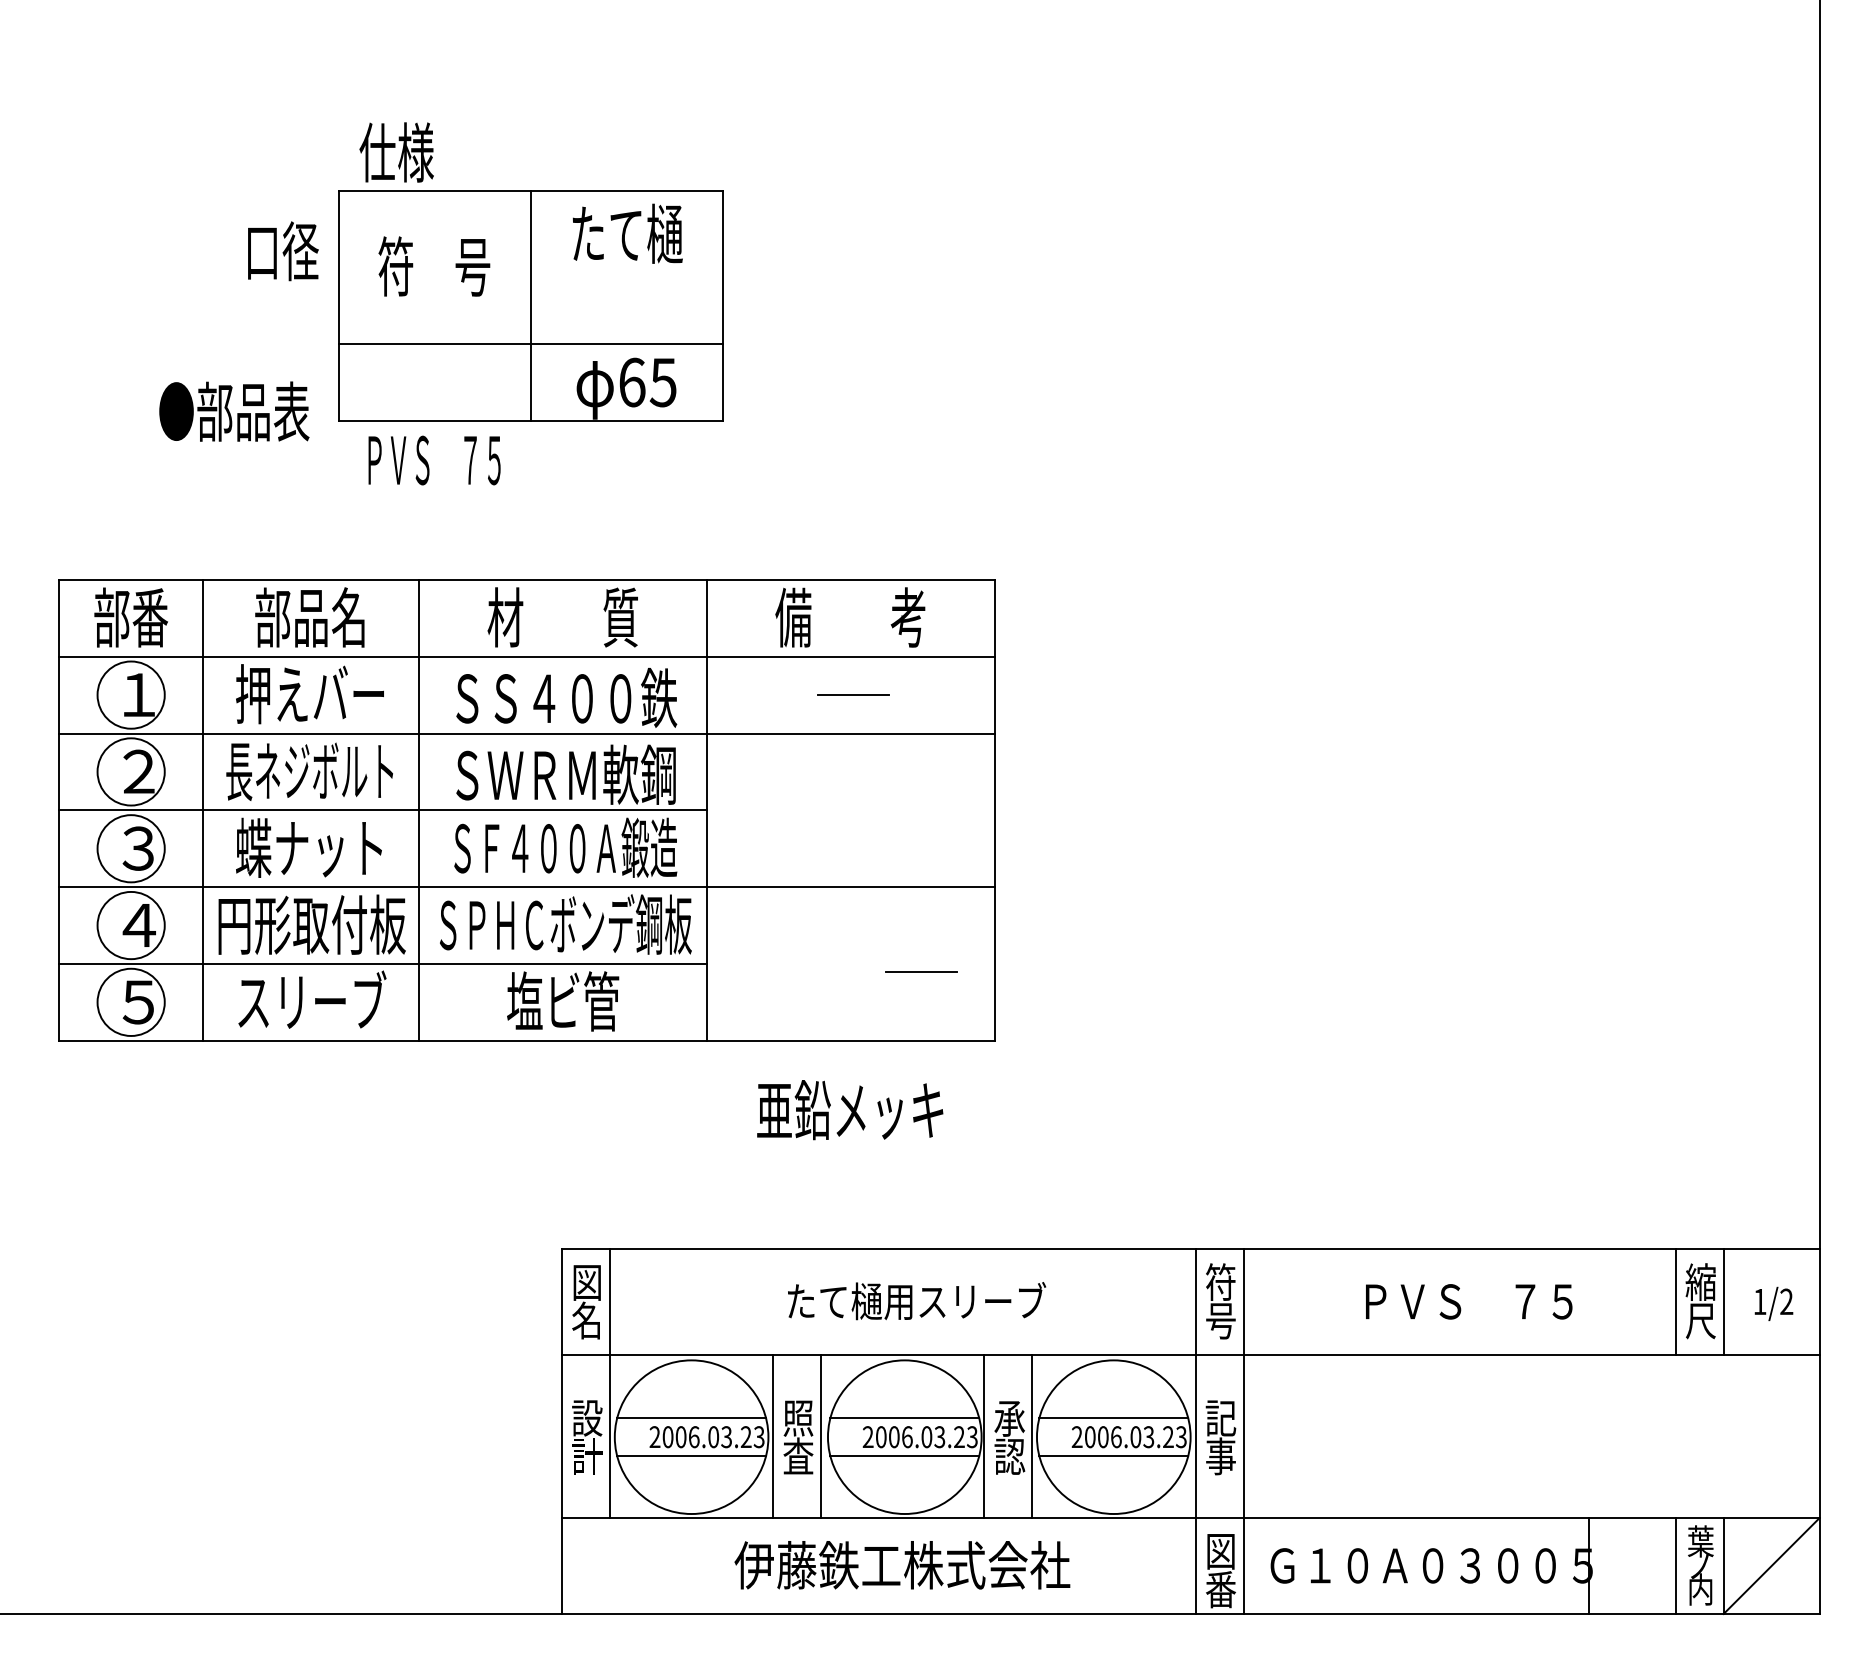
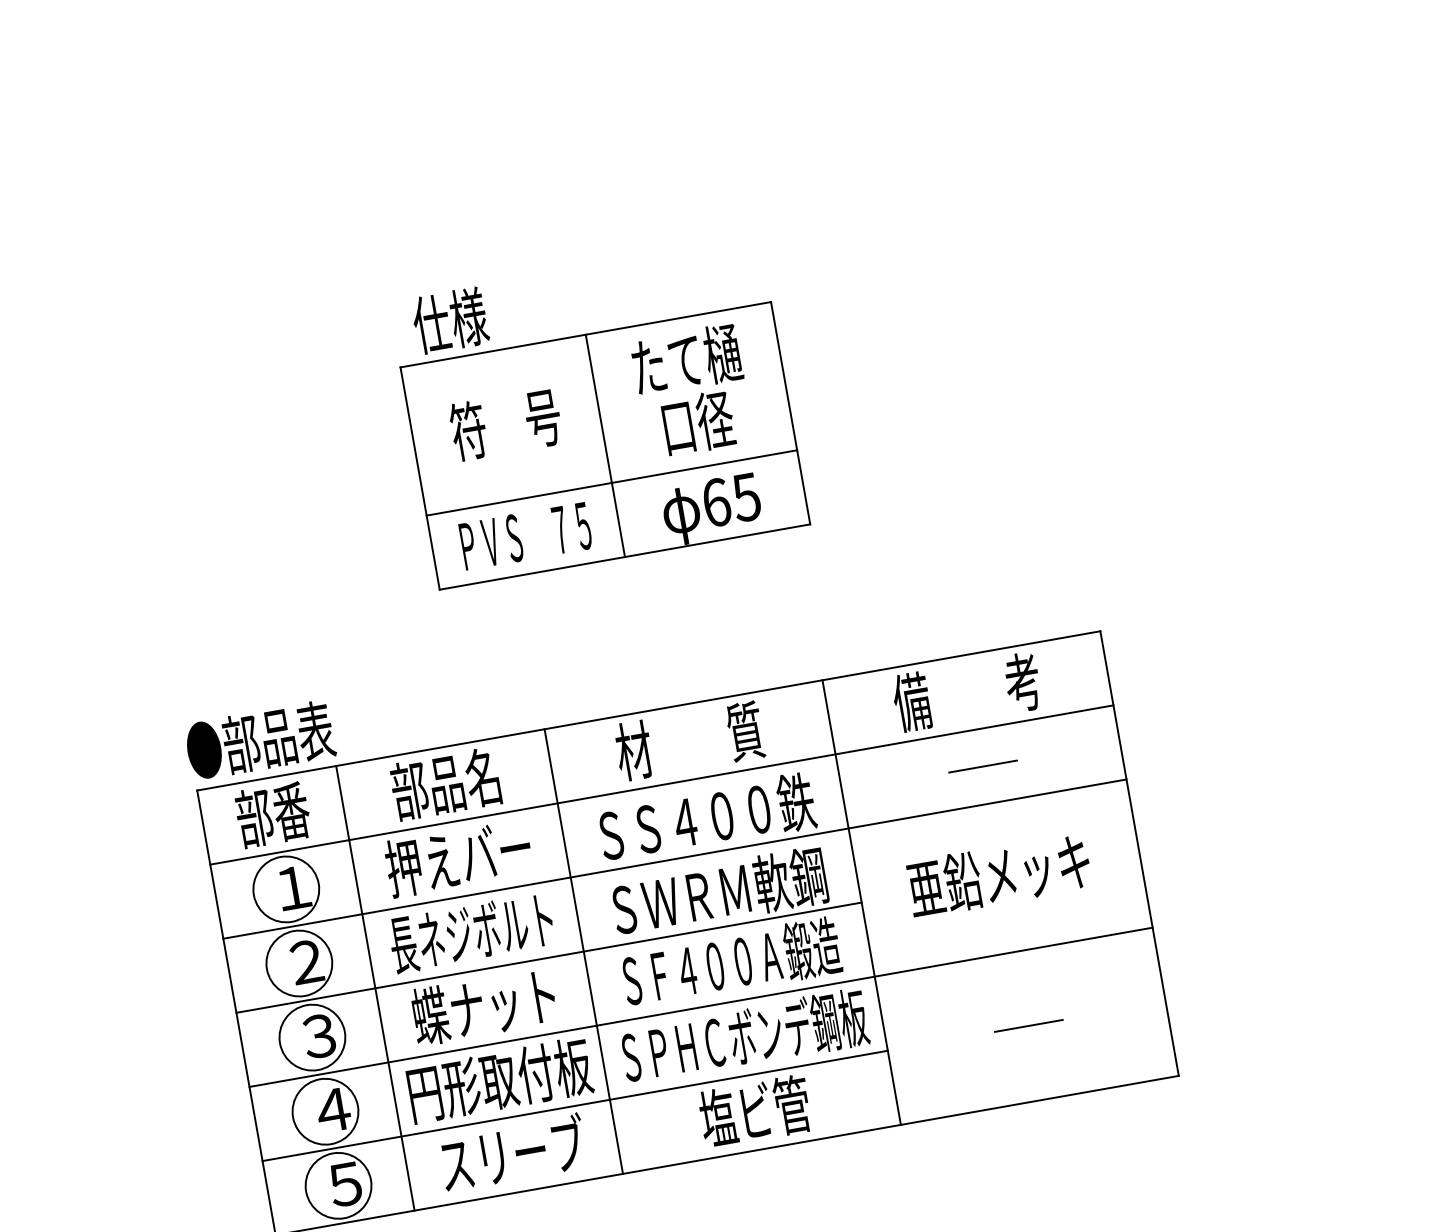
text: (283, 251) -> (698, 423), moved
text: (234, 411) -> (260, 740), moved
text: (434, 460) -> (525, 536), moved
line: (921, 971) -> (1028, 1025), moved
text: (850, 1110) -> (999, 875), moved

